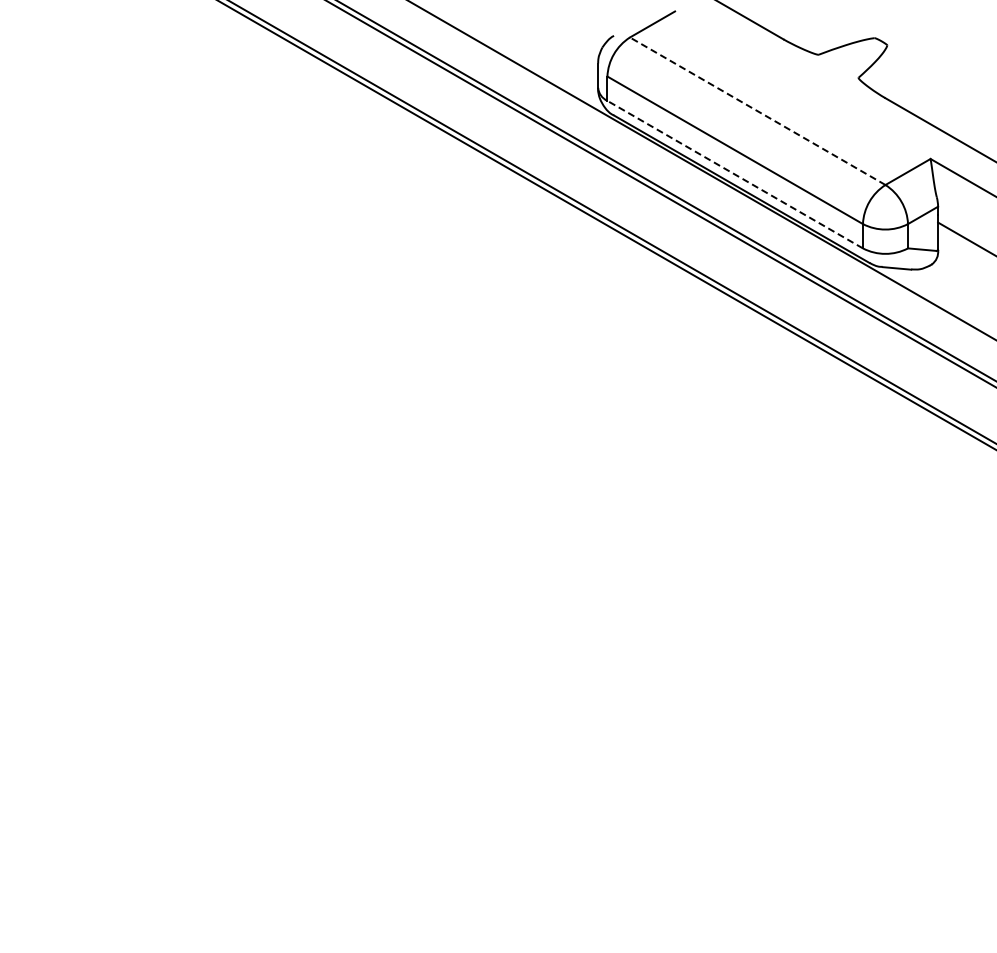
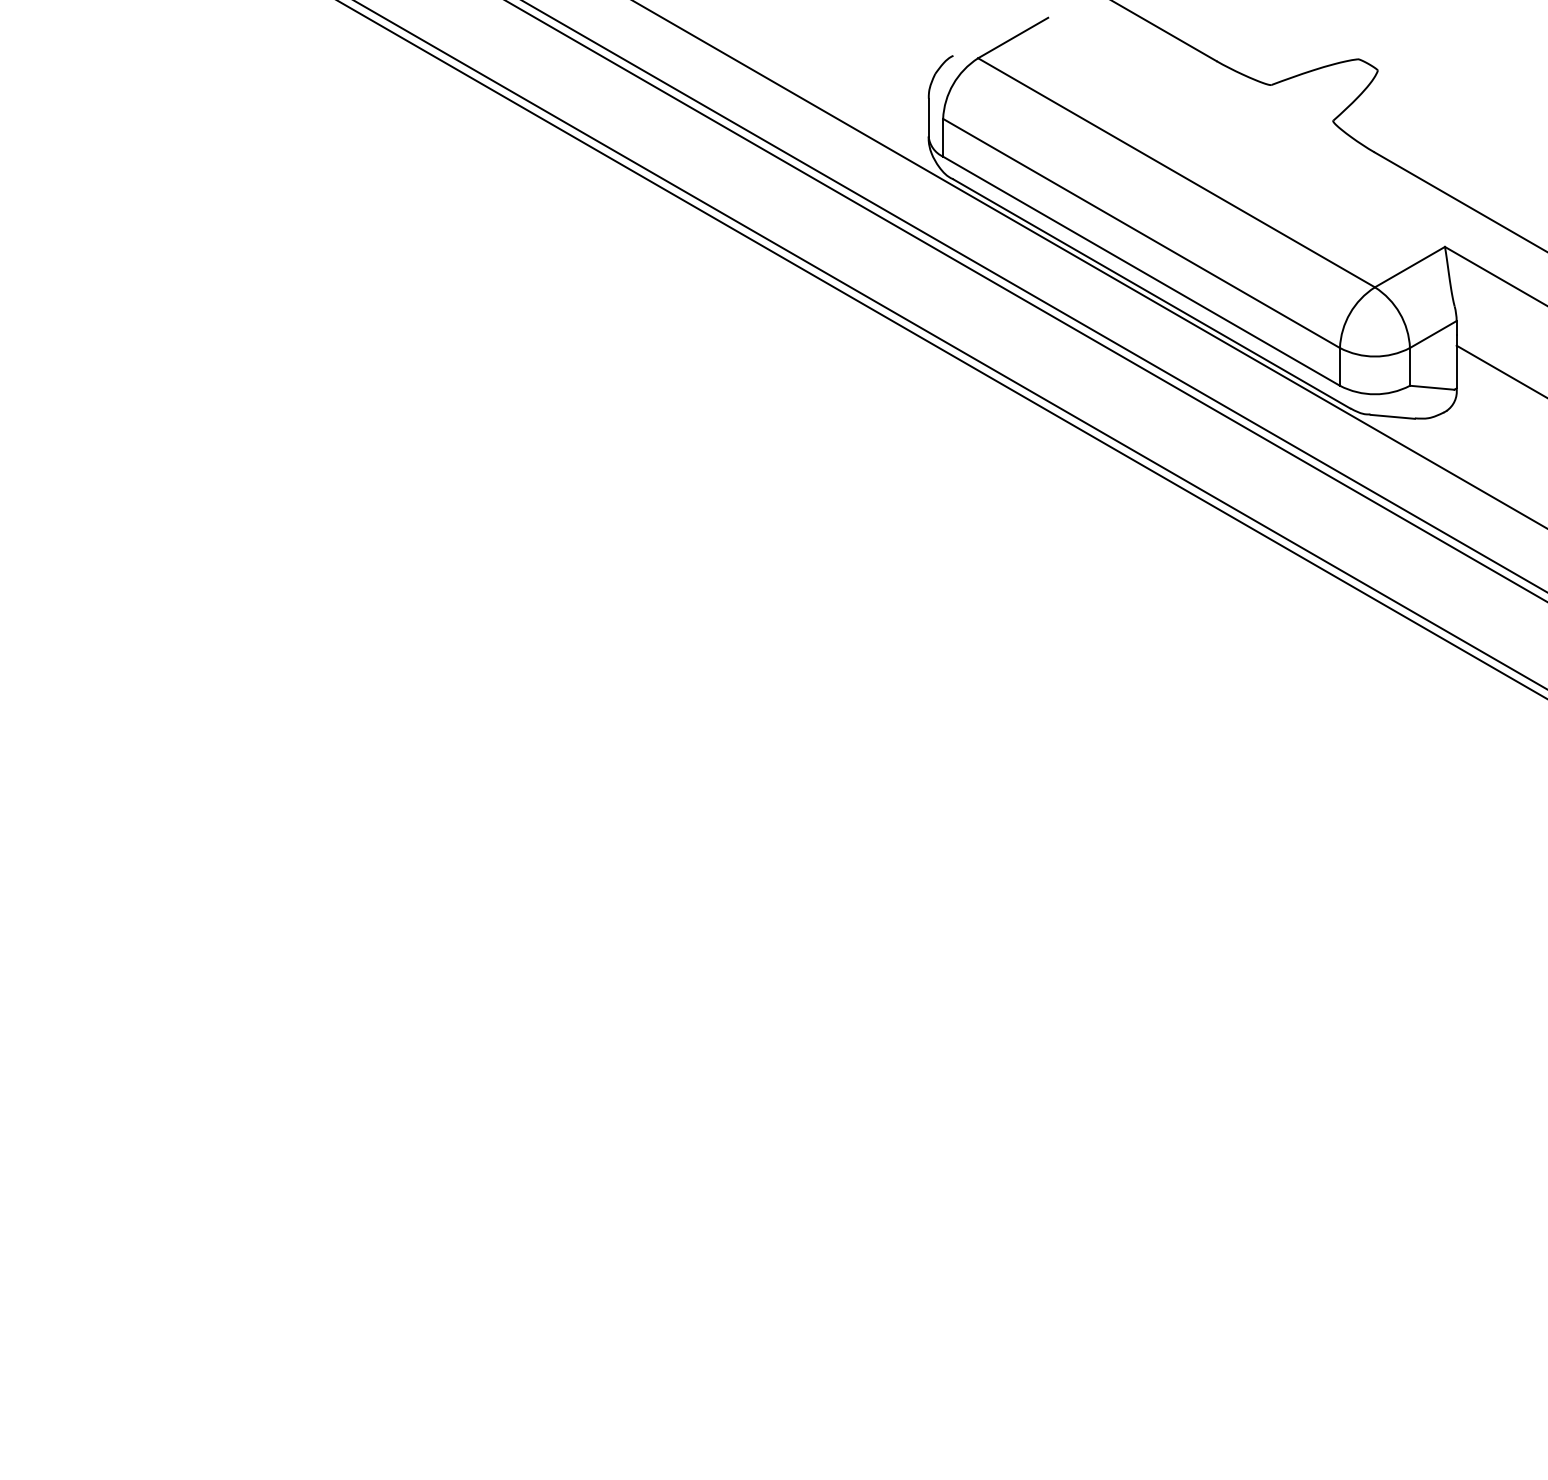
line: (757, 111) -> (1176, 173), dashed -> solid
line: (735, 174) -> (1142, 271), dashed -> solid

